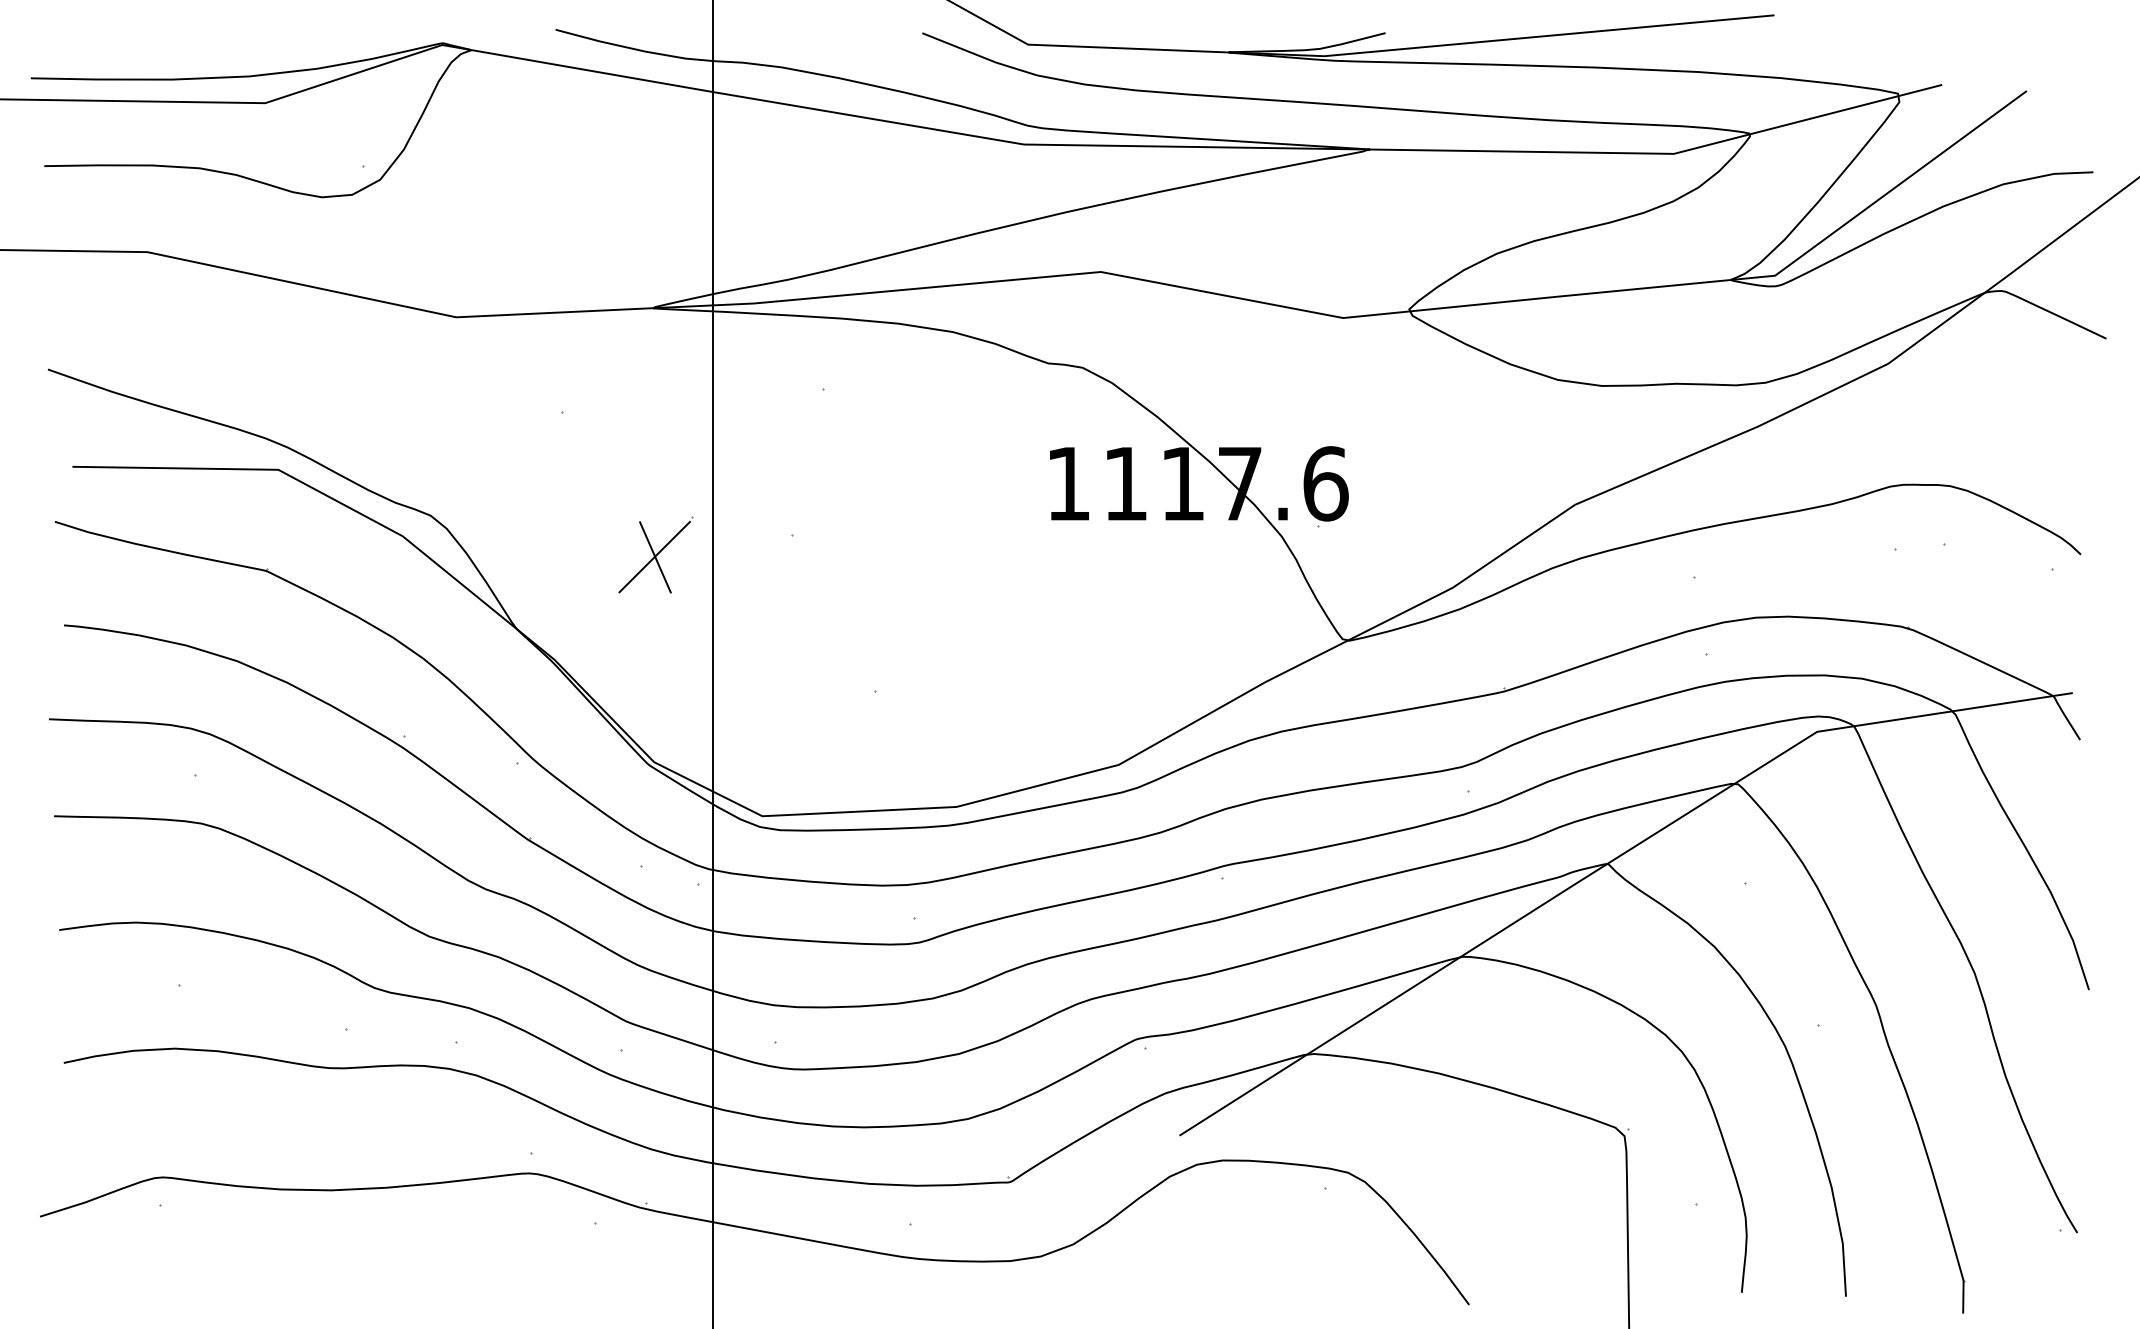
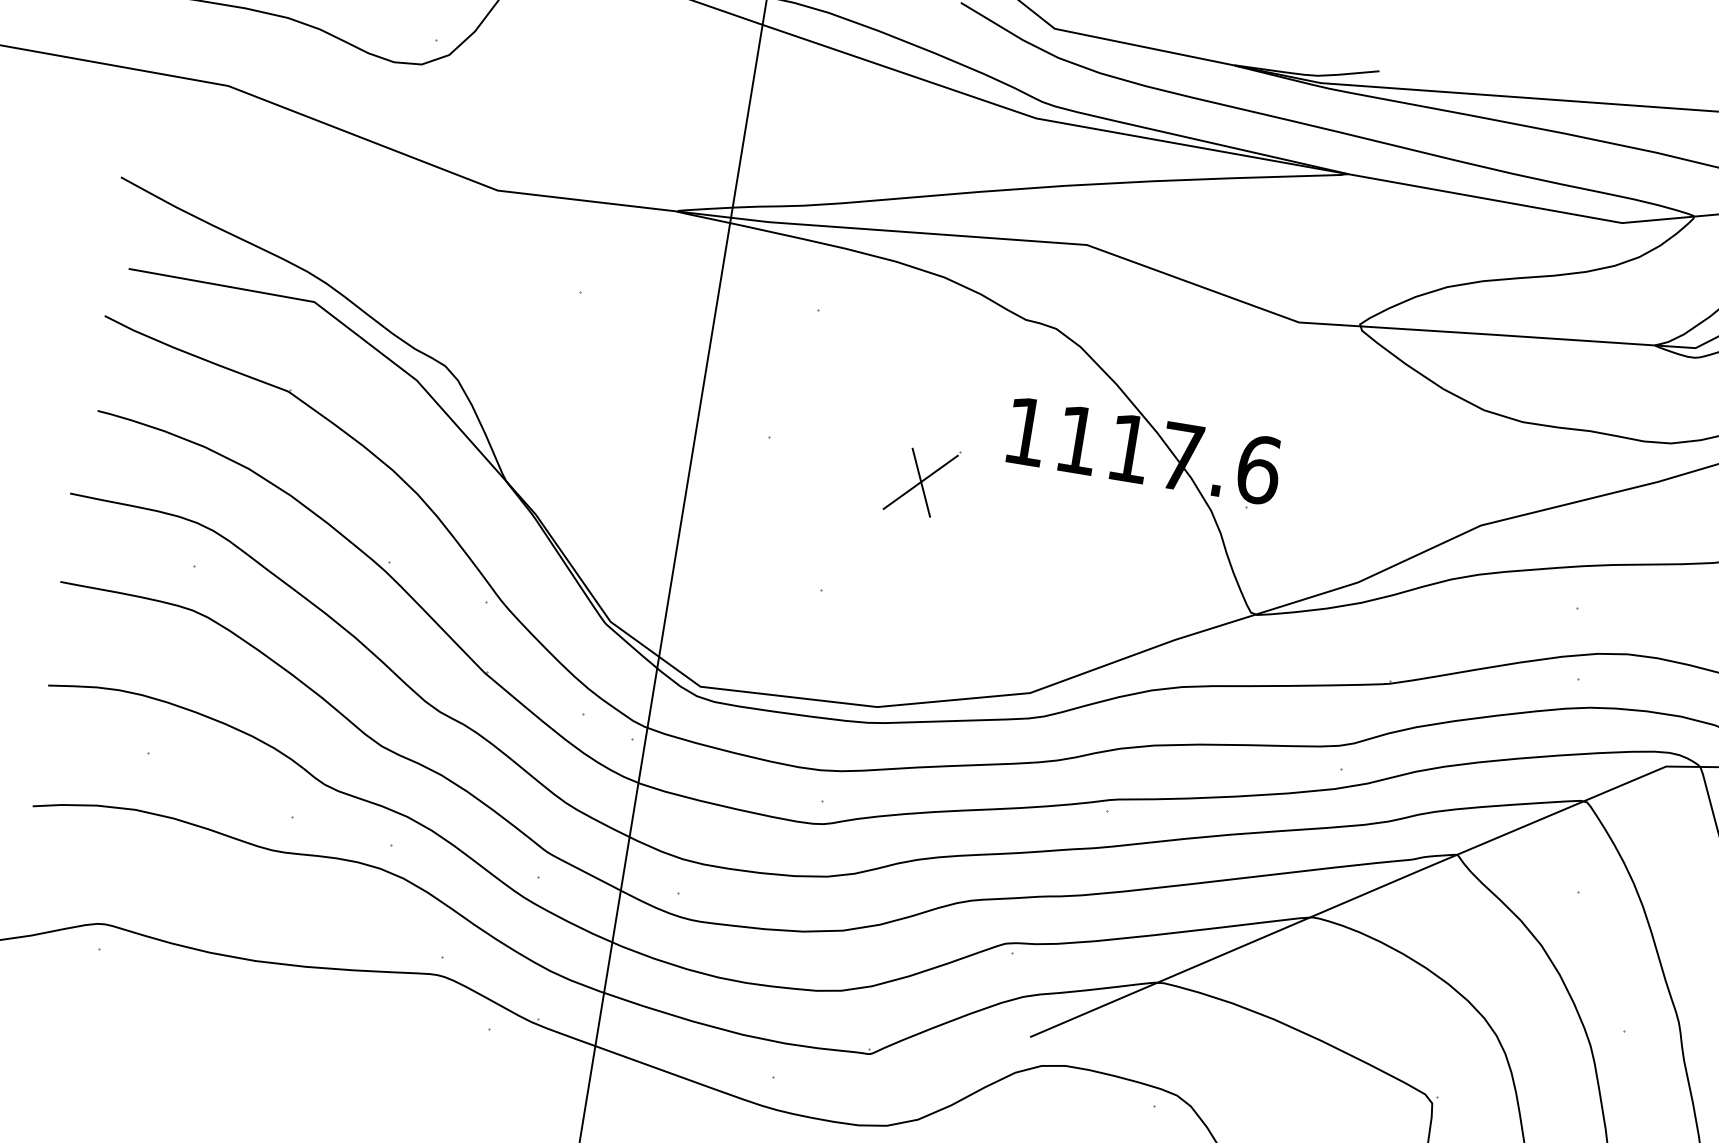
part: (655, 554) -> (921, 480), moved

